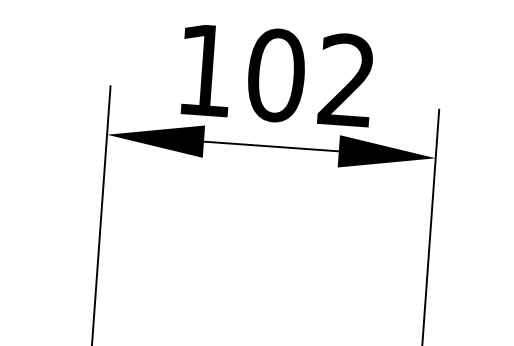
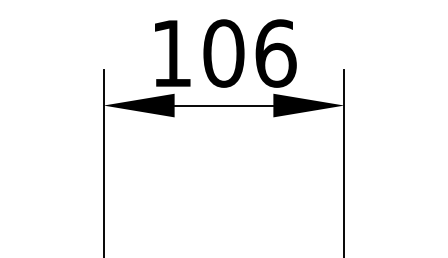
text: (346, 80) -> (275, 53), 102 -> 106

